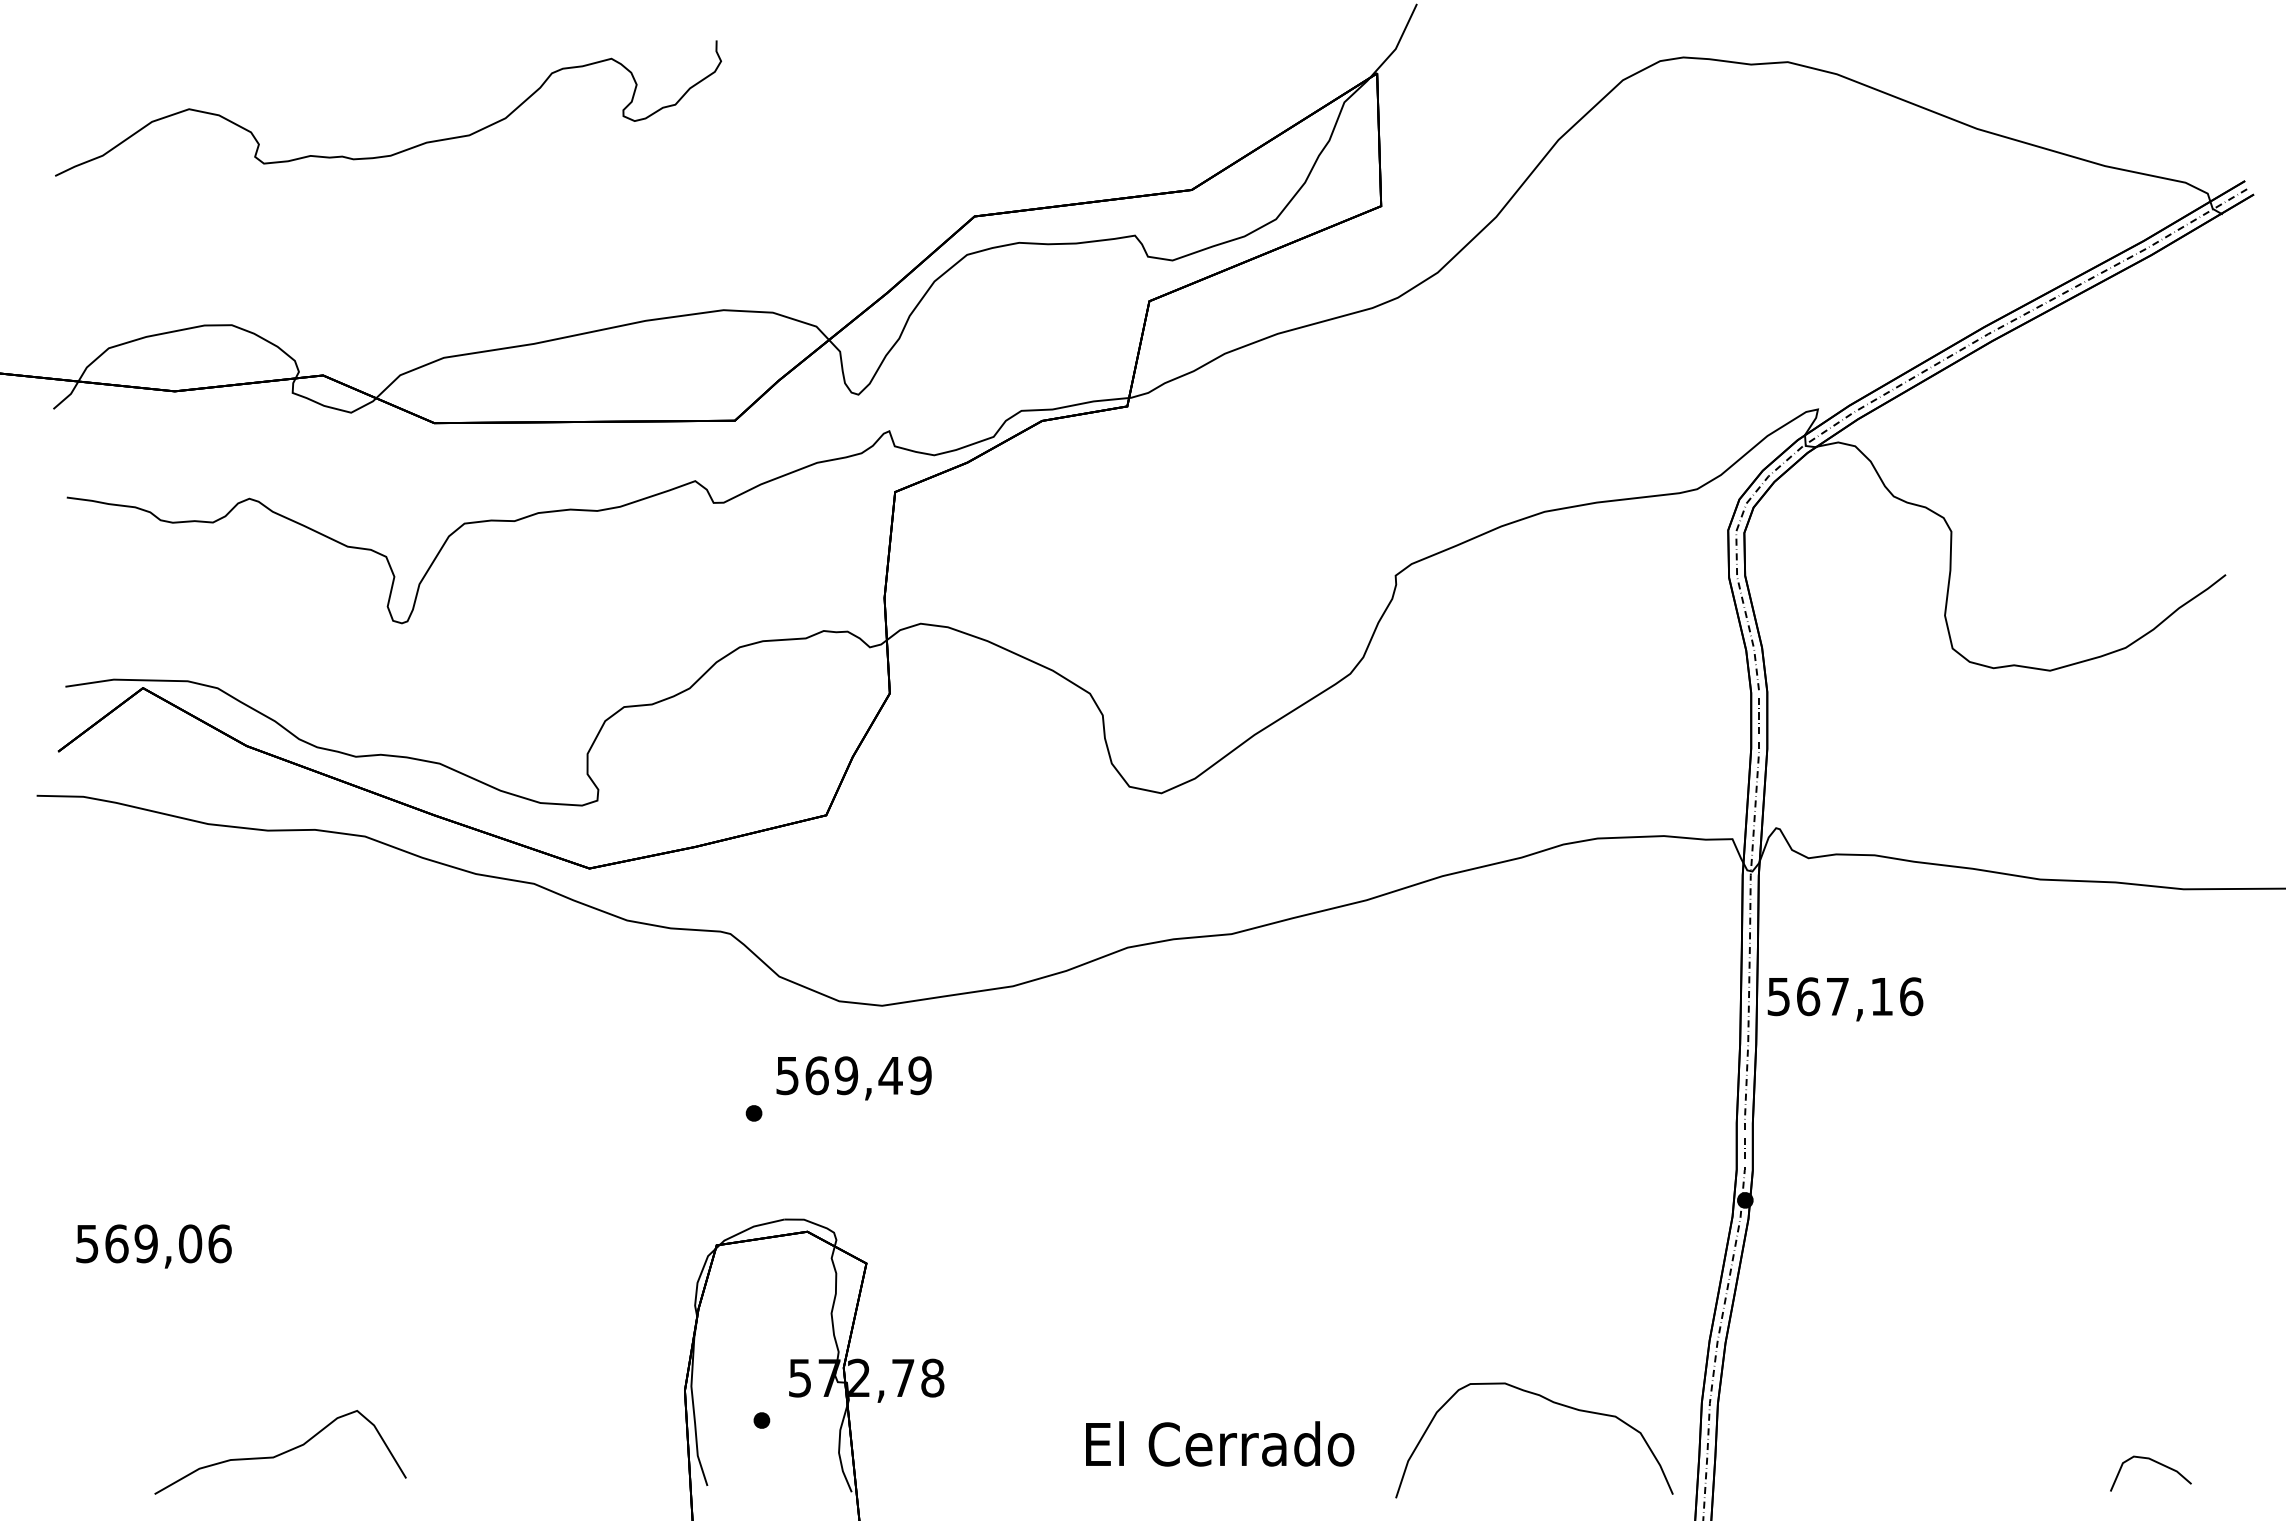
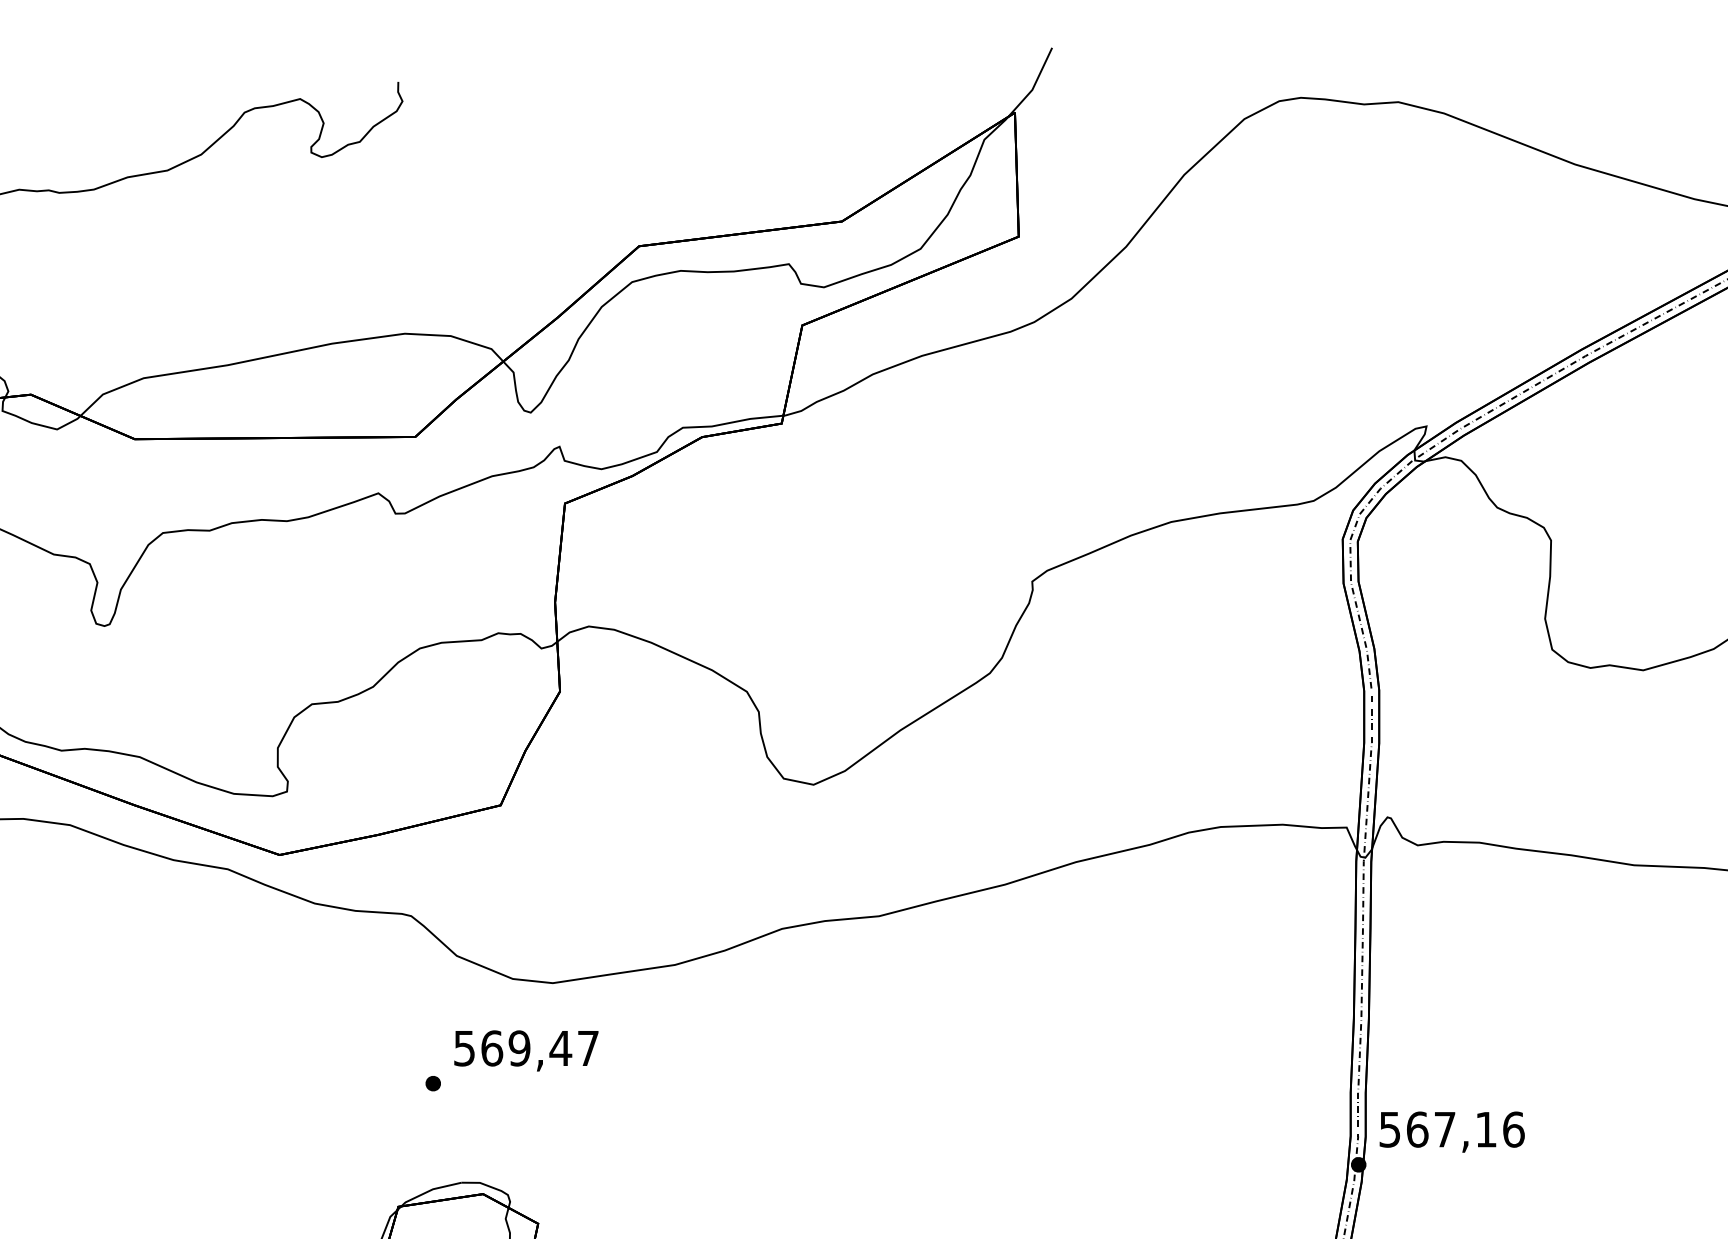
text: (1845, 999) -> (1452, 1132), moved
text: (919, 1075) -> (587, 1048), 569,49 -> 569,47

